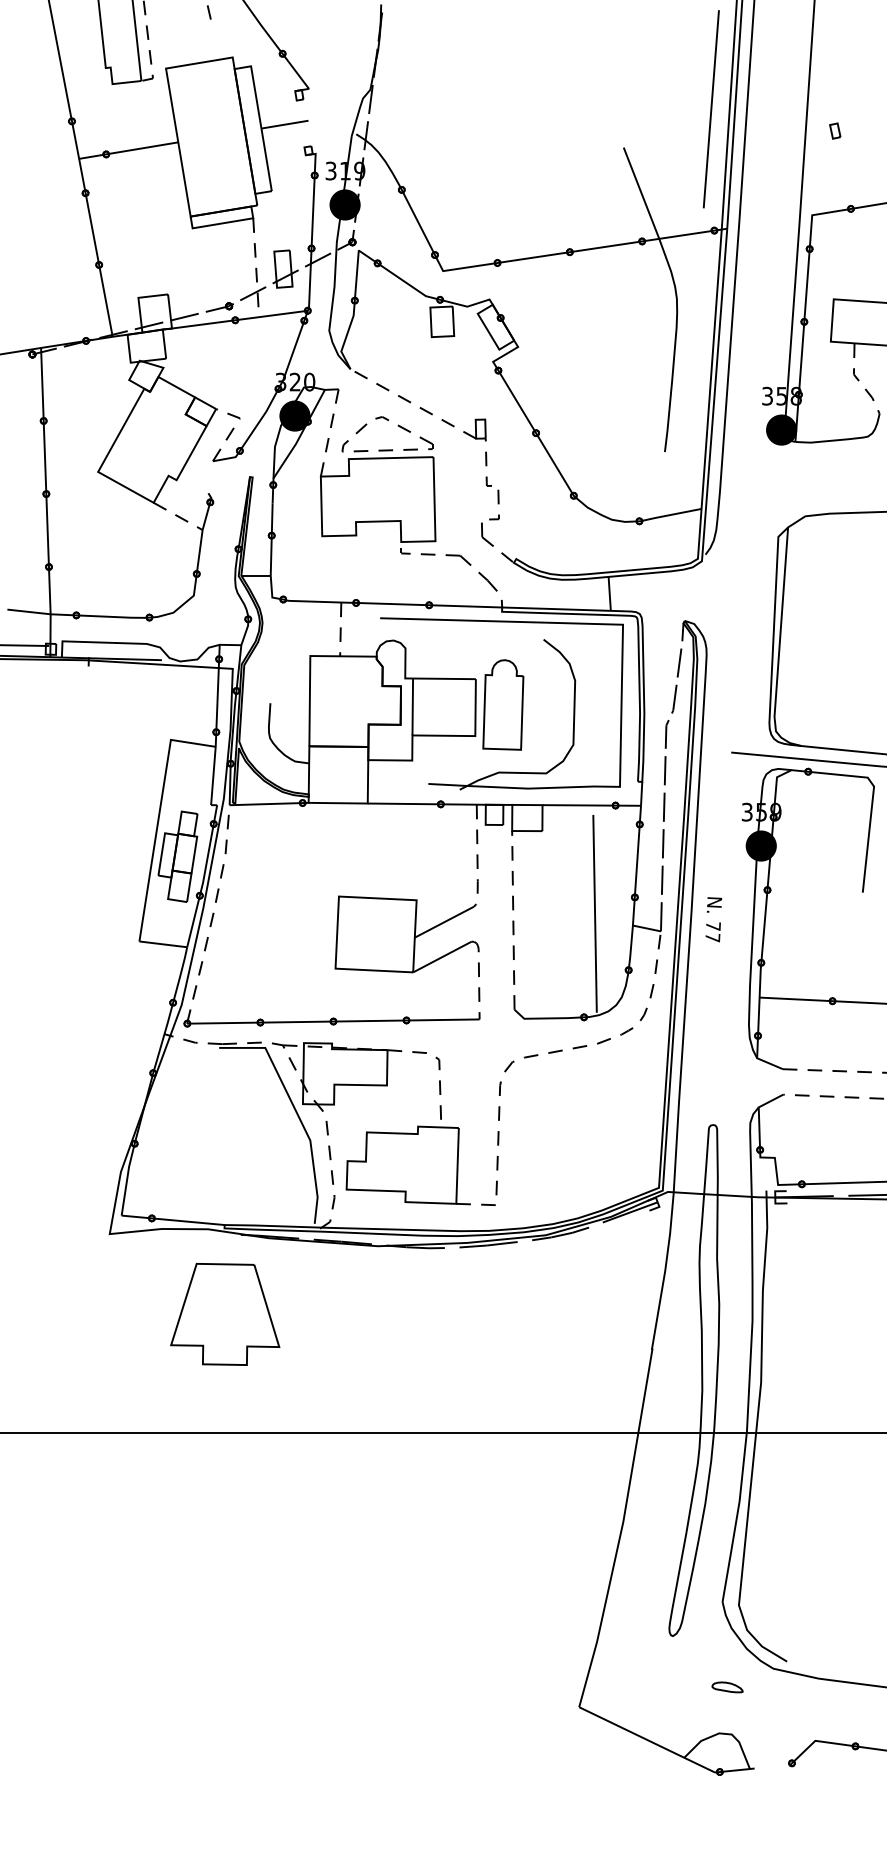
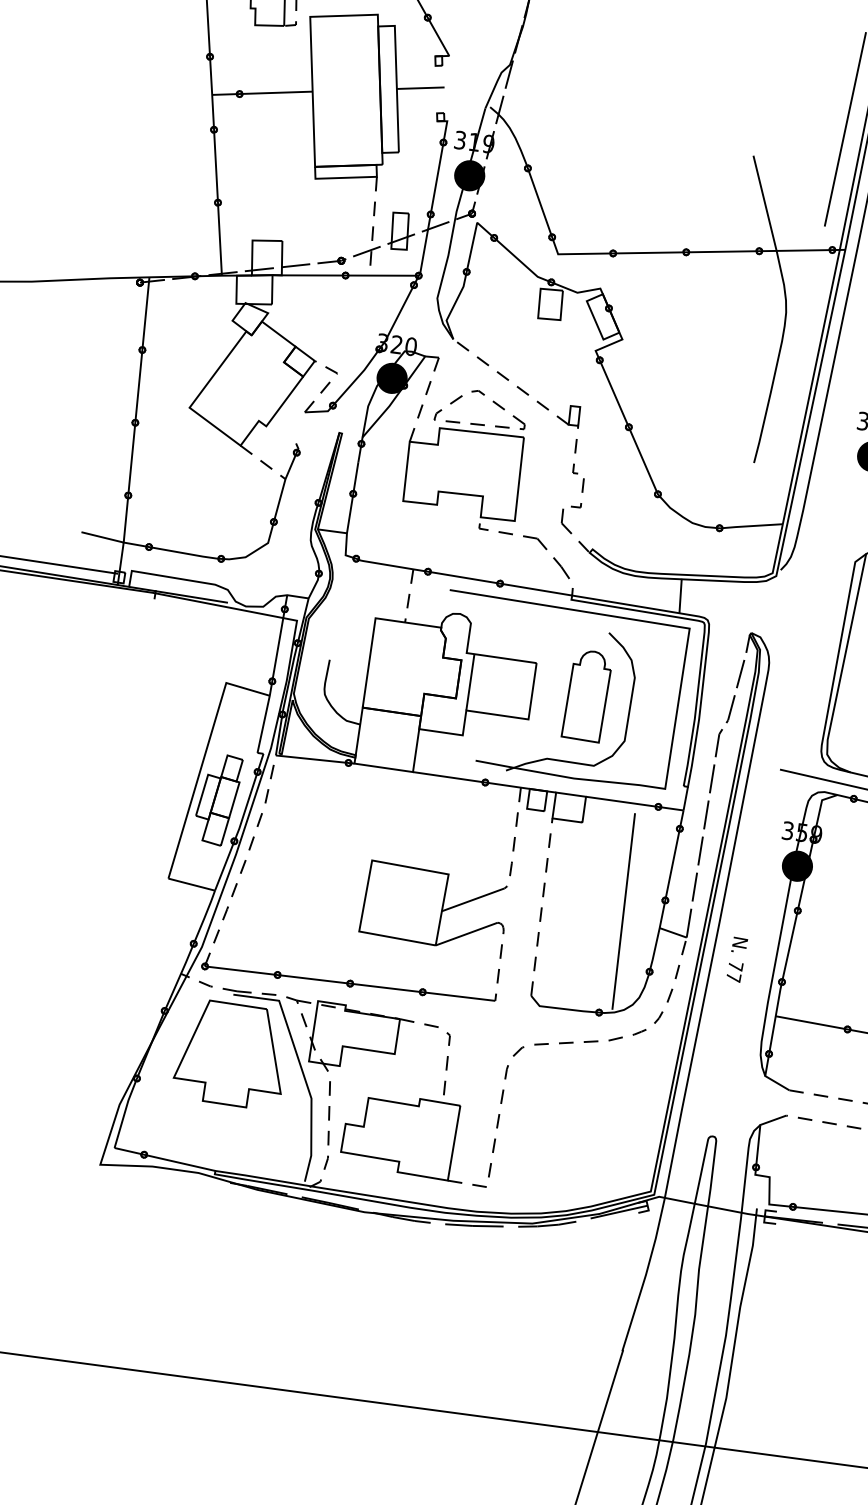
part: (503, 704) -> (587, 695), moved
text: (713, 919) -> (736, 959), moved
part: (225, 1314) -> (231, 1054), moved

